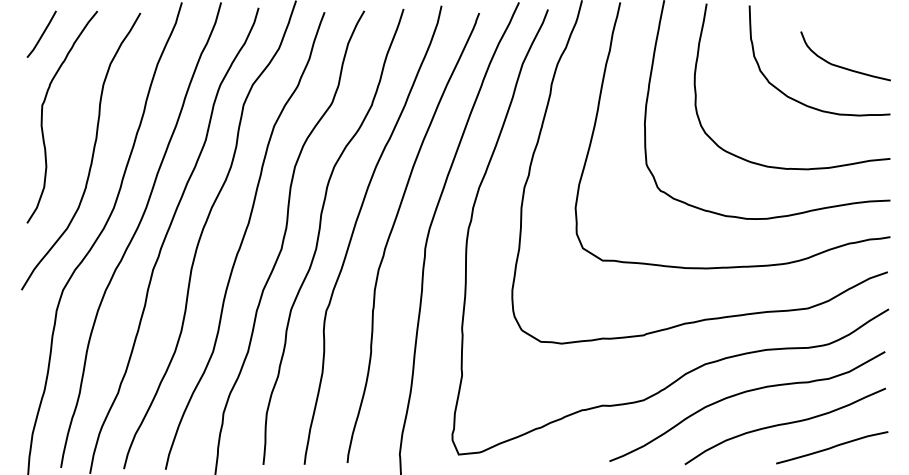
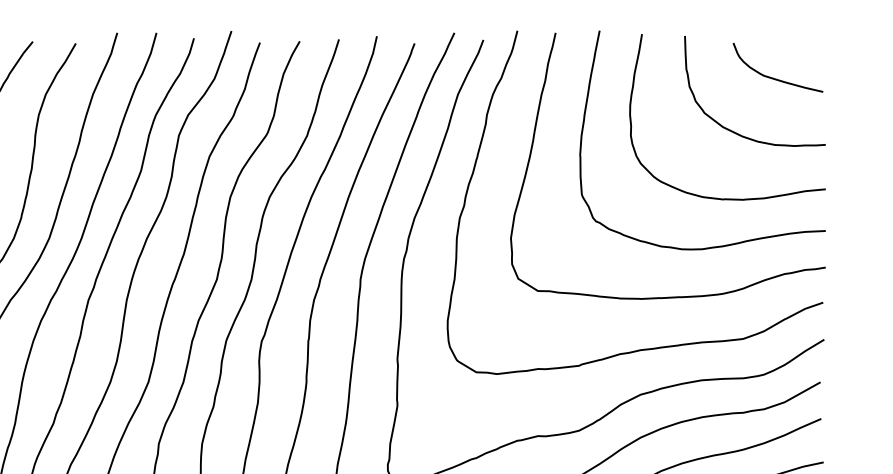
curve: (842, 66) -> (774, 77), moved

